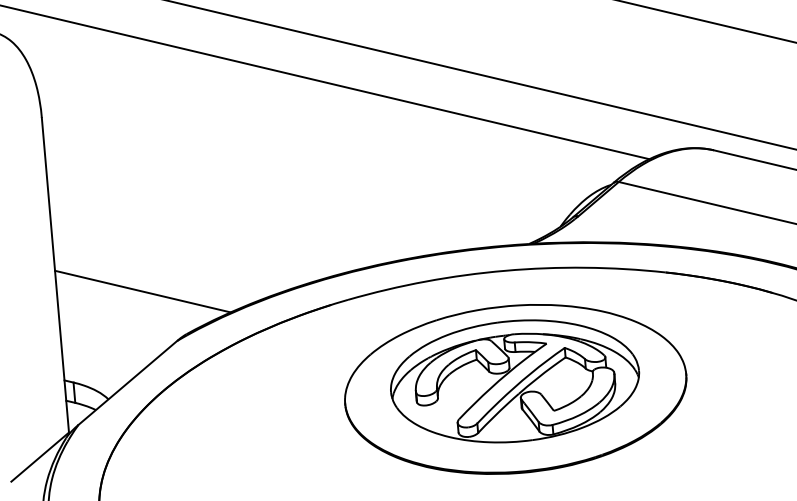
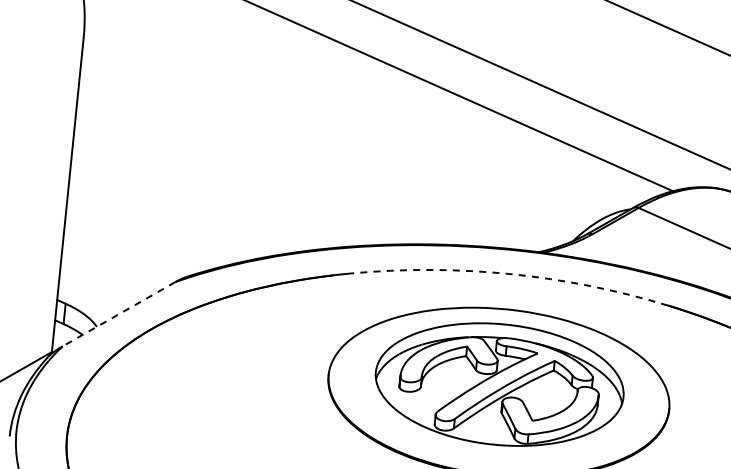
arc: (505, 270) -> (510, 273), solid -> dashed
line: (142, 291) -> (150, 227), removed
line: (127, 382) -> (118, 313), solid -> dashed

